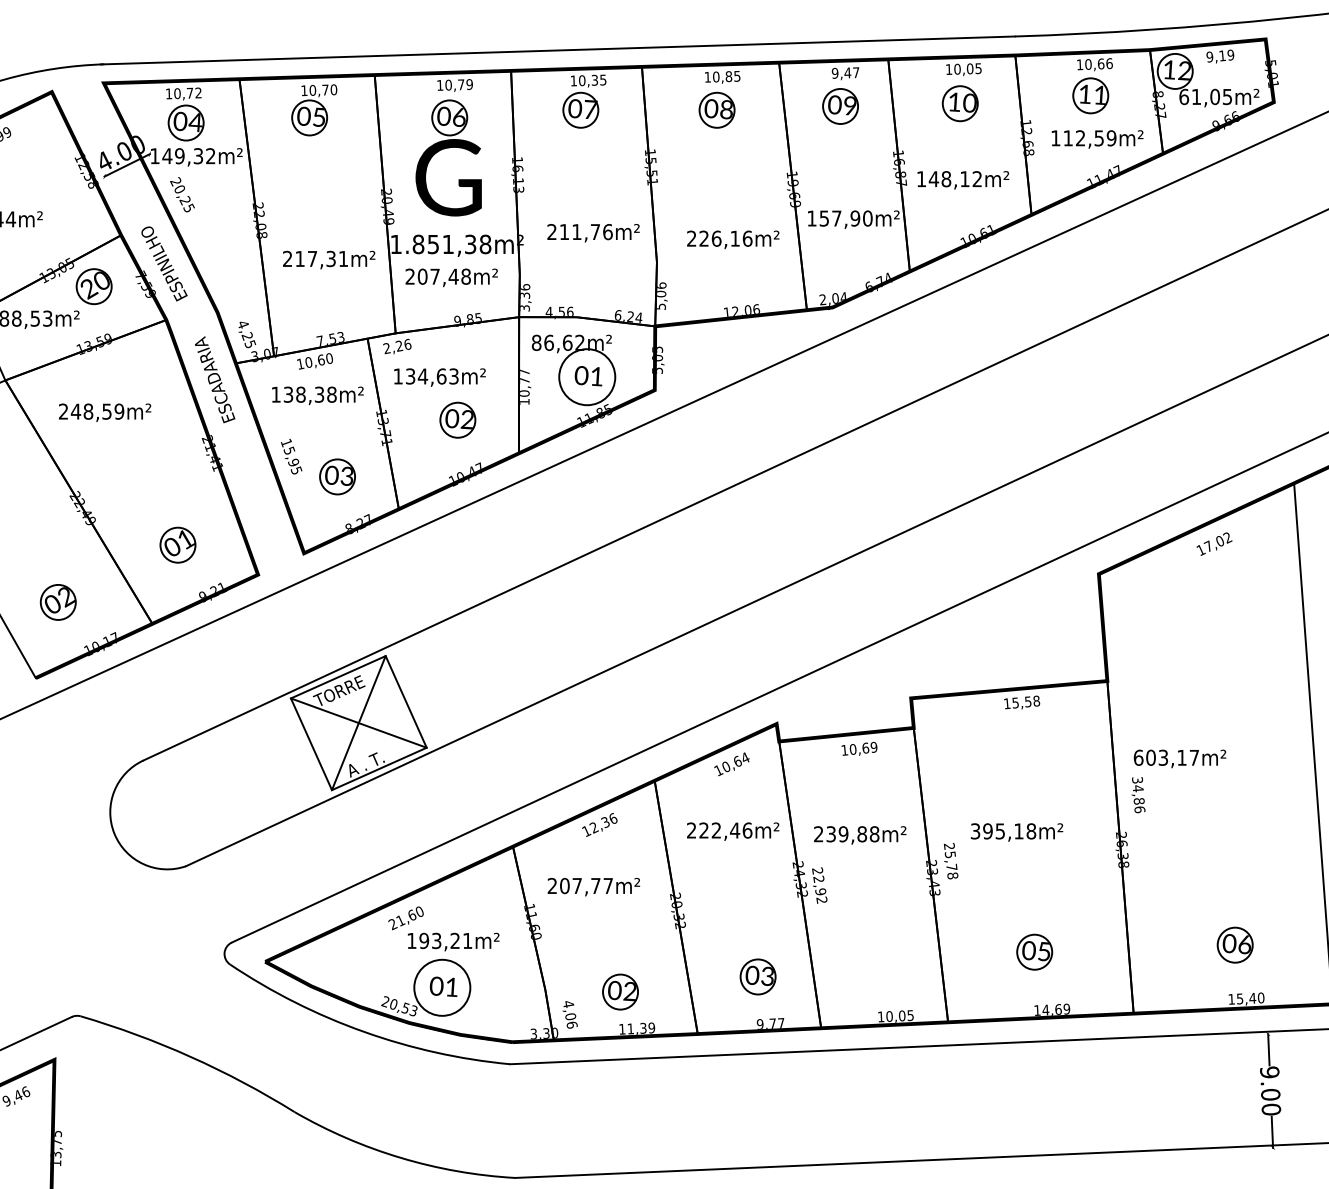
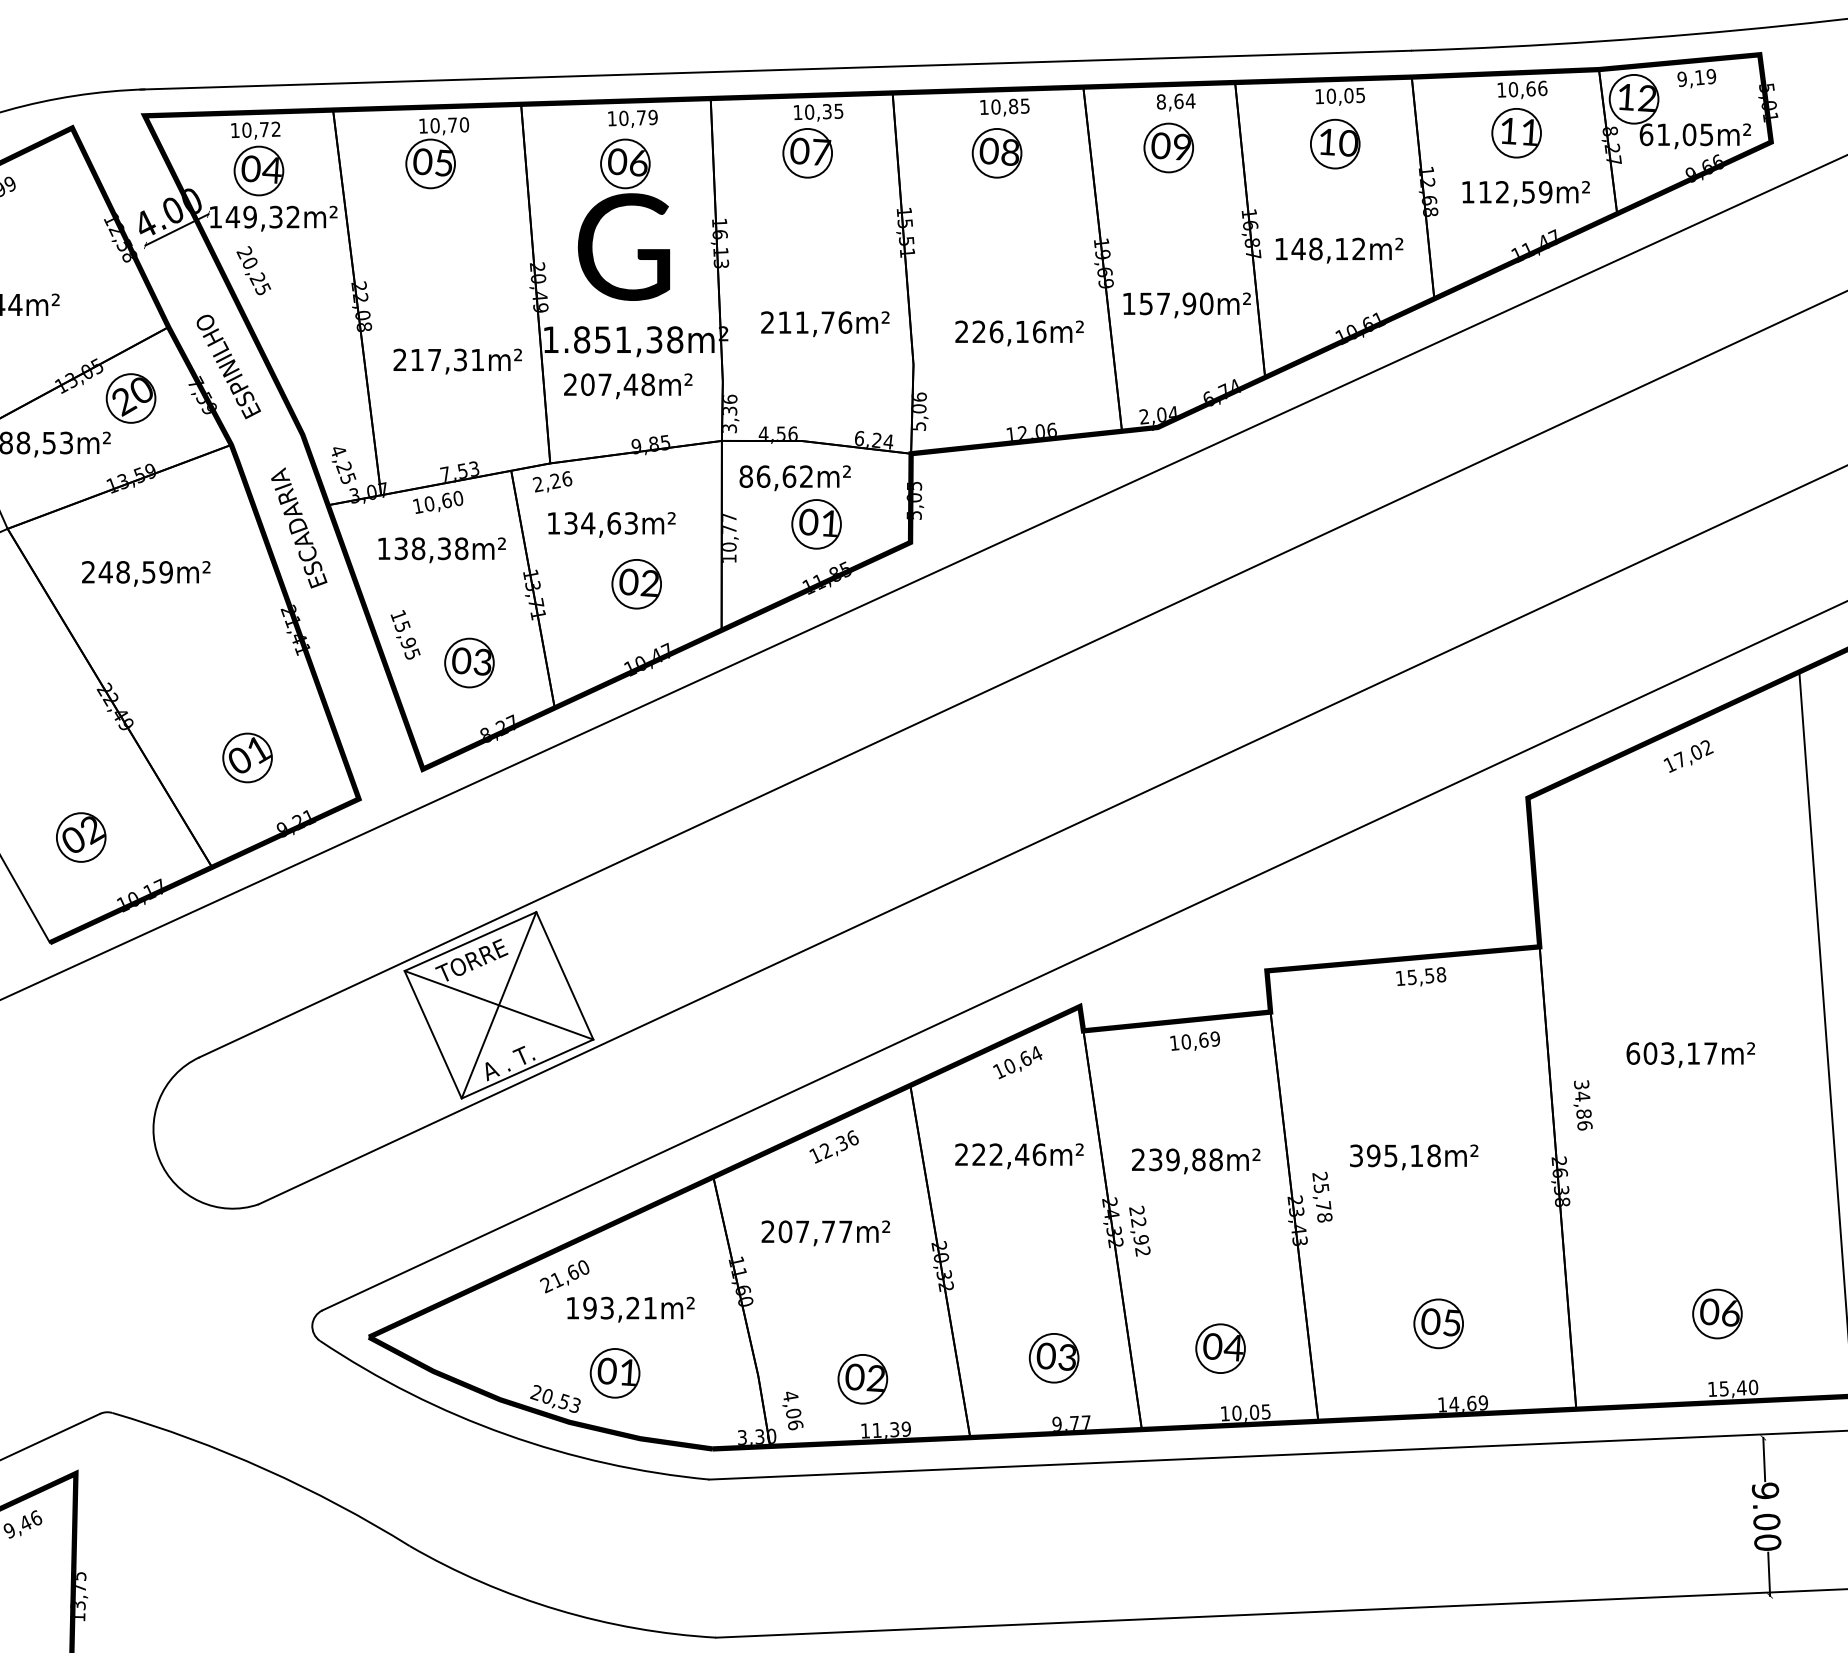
text: (845, 72) -> (1175, 100), 9,47 -> 8,64
circle: (586, 376) -> (815, 523), size x0.62
text: (1179, 758) -> (1690, 1054), moved
part: (877, 969) -> (1220, 1347), added
circle: (441, 987) -> (613, 1372), size x0.62

